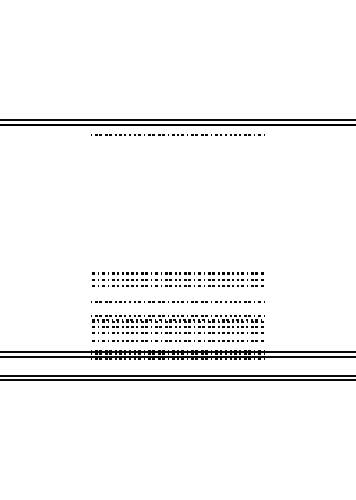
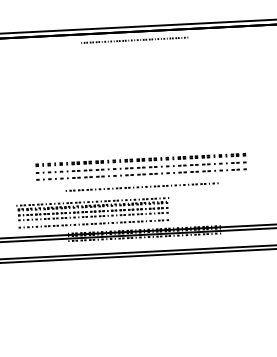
part: (177, 134) -> (134, 39), size x0.7
part: (177, 279) -> (140, 167), size x1.4
part: (177, 328) -> (92, 212), moved

